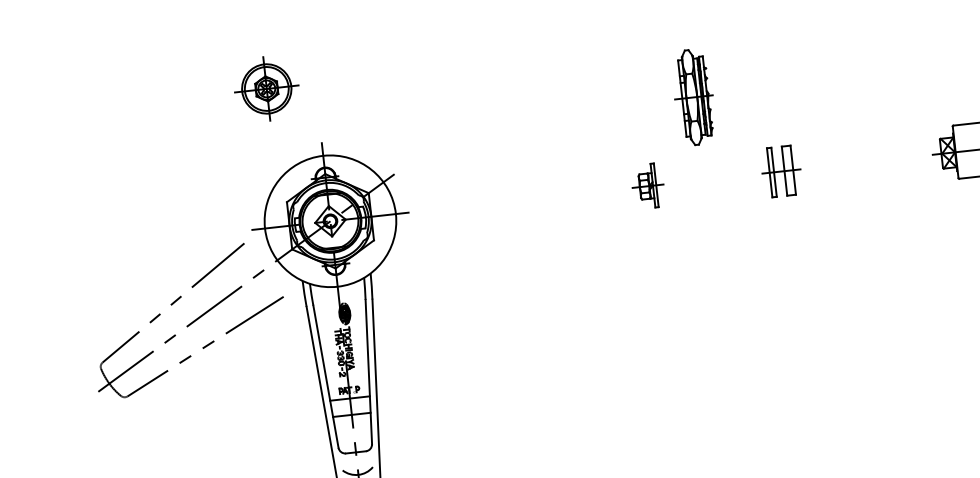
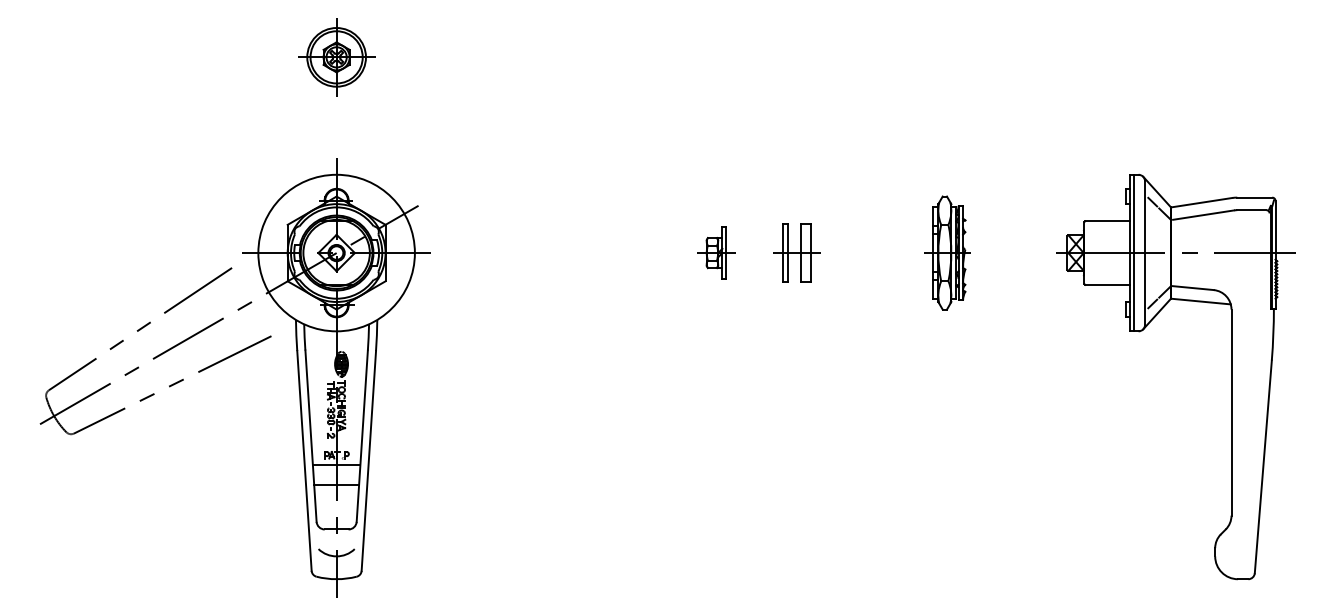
part: (266, 89) -> (336, 57), moved
part: (694, 96) -> (947, 252), moved
part: (780, 171) -> (796, 252), moved

